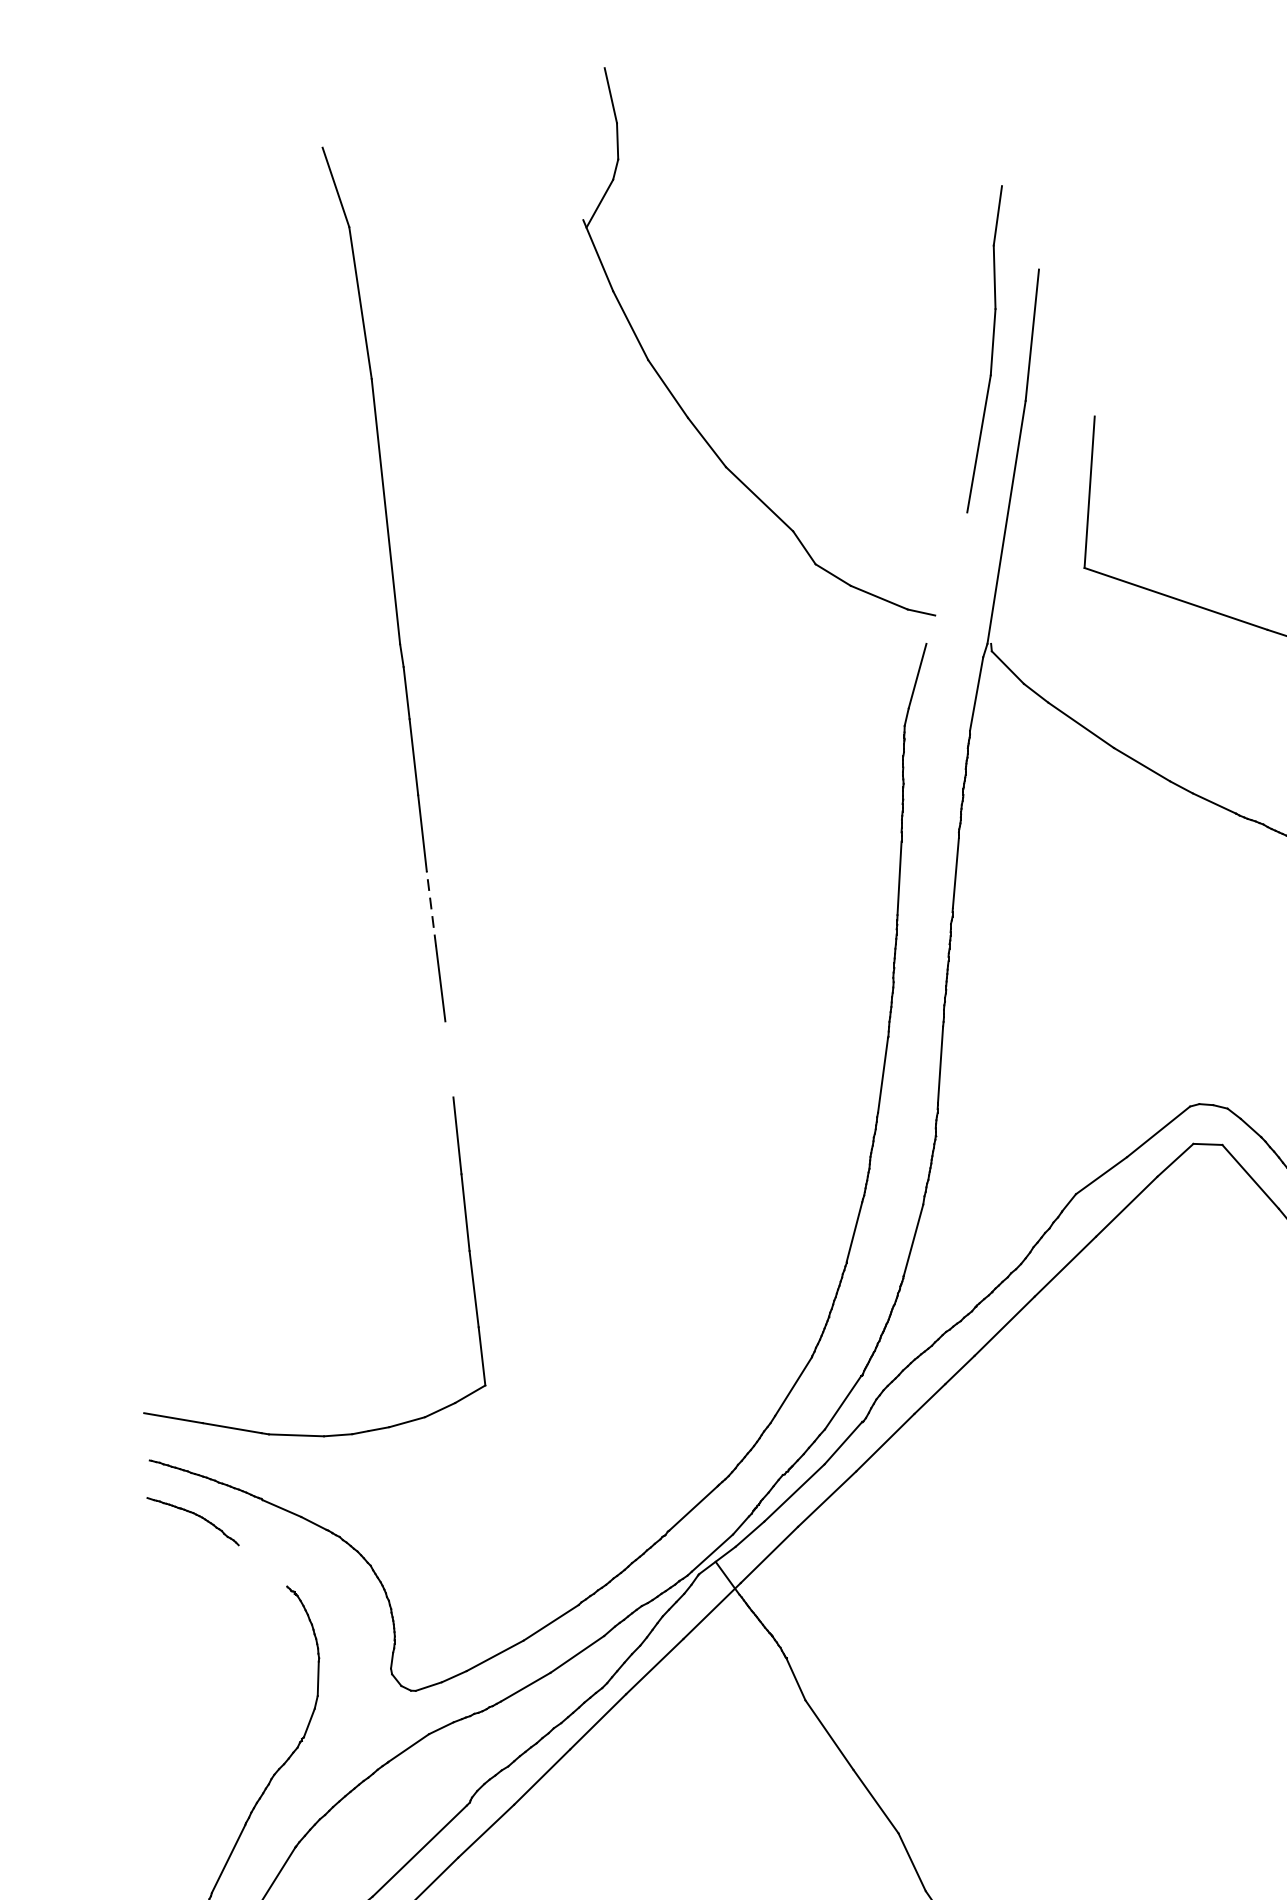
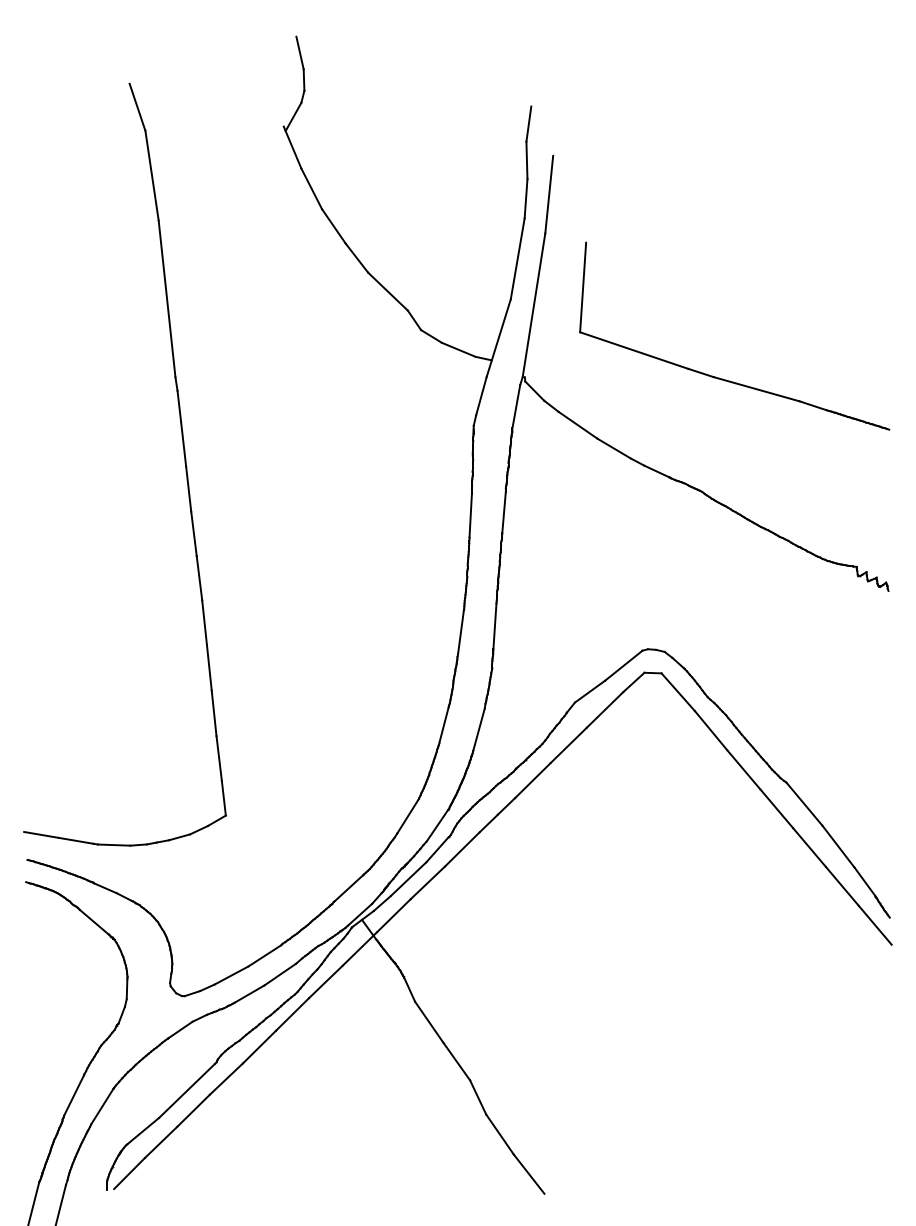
line: (946, 578) -> (498, 338), added
line: (430, 908) -> (193, 533), dashed -> solid
line: (449, 1058) -> (204, 622), added
line: (263, 1566) -> (94, 922), added

